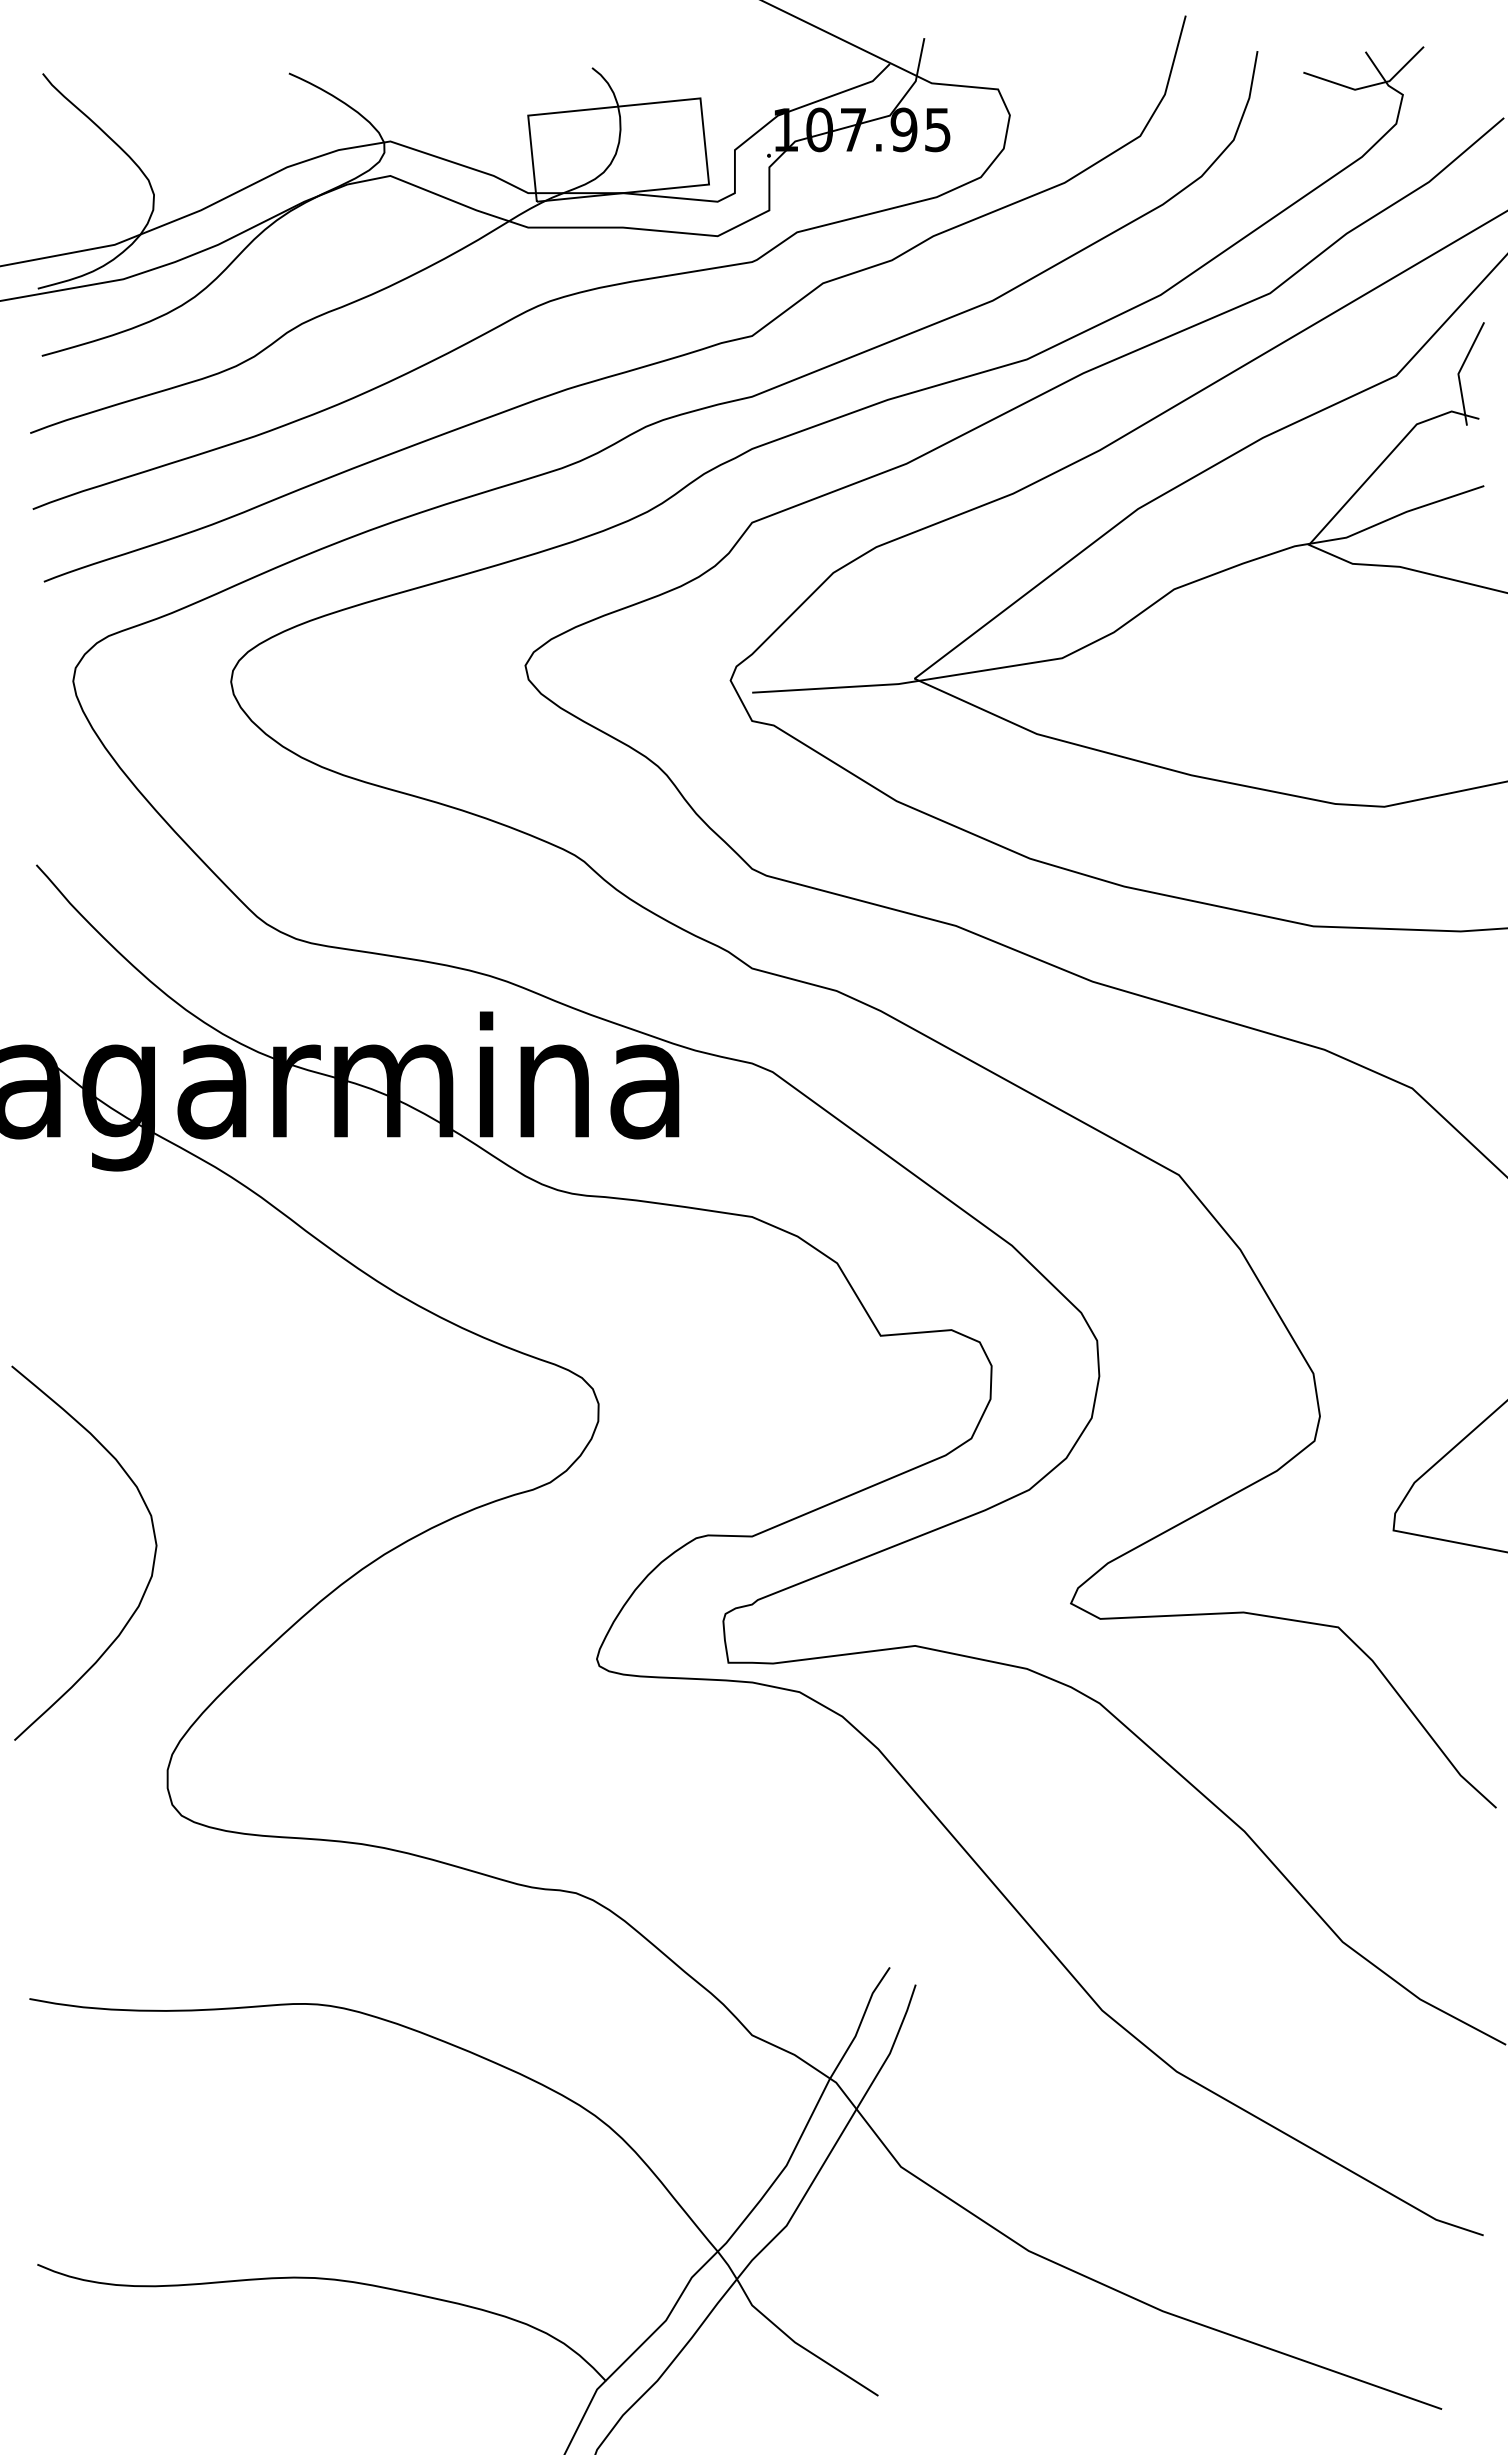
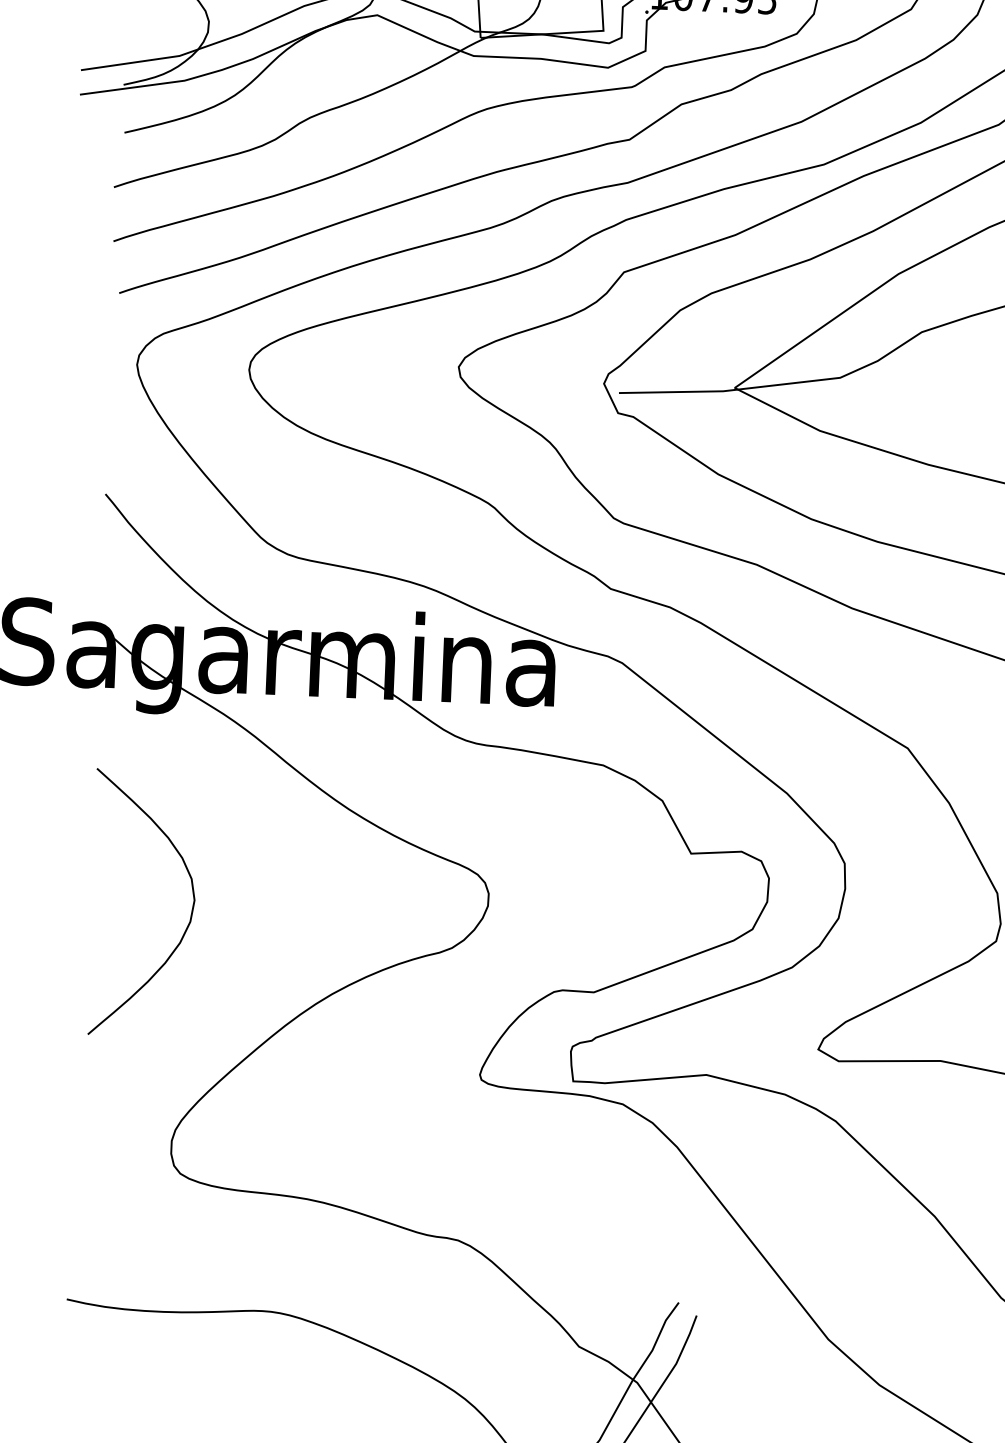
curve: (152, 1564) -> (191, 913), moved

